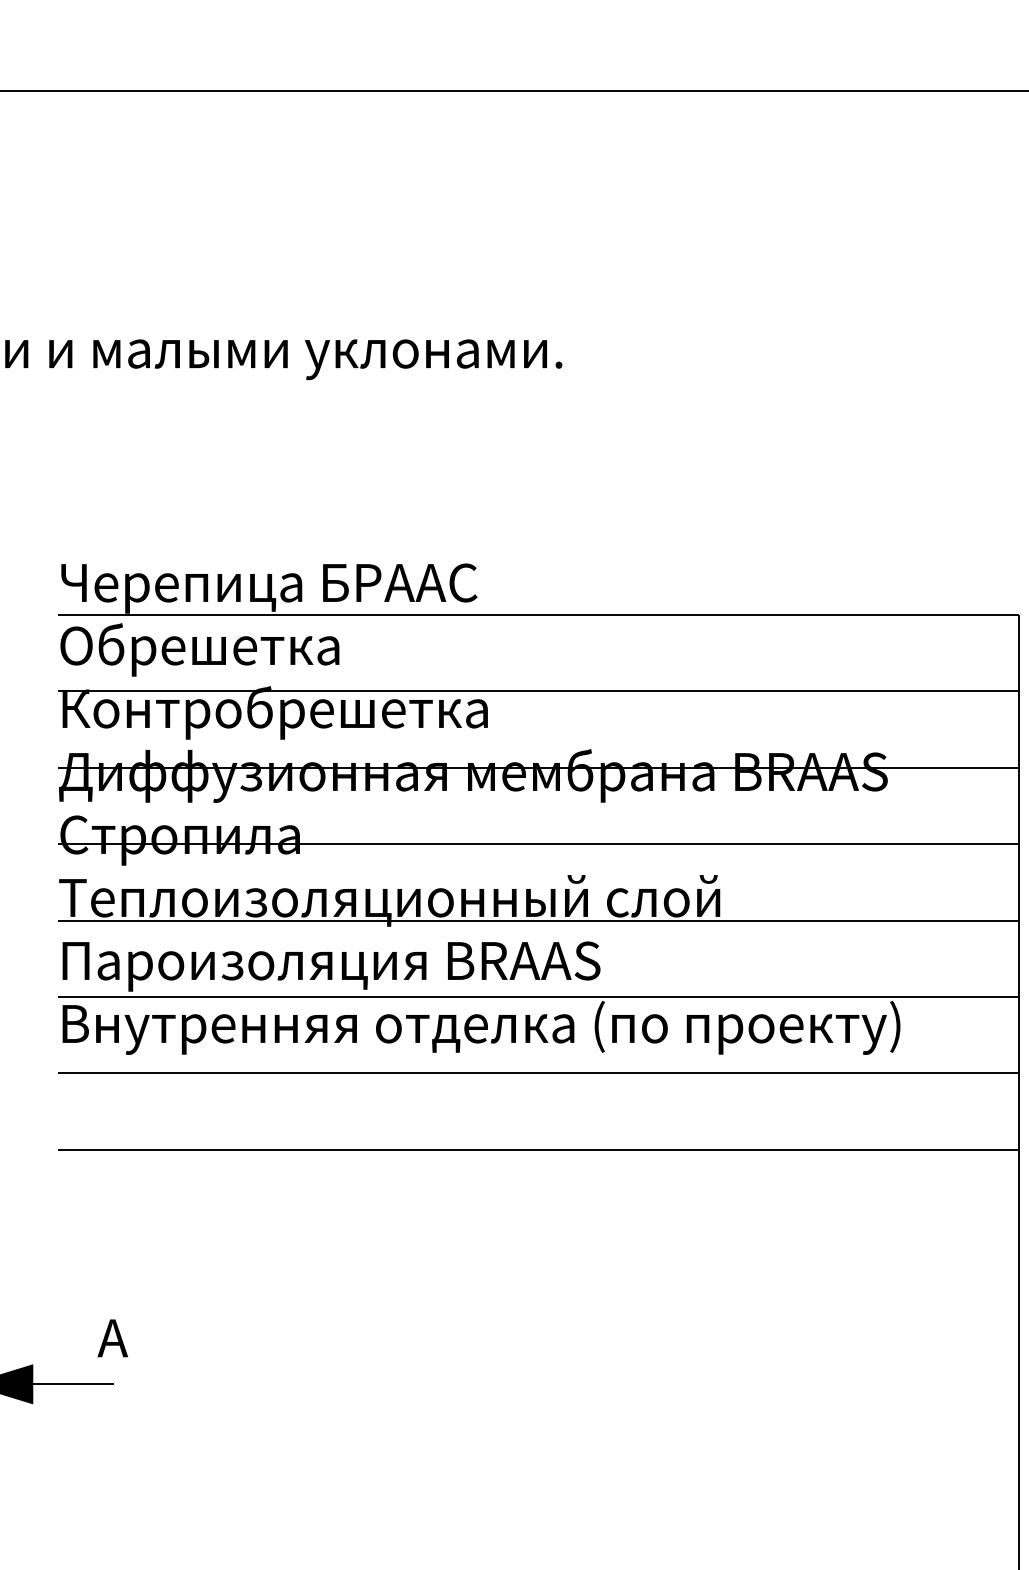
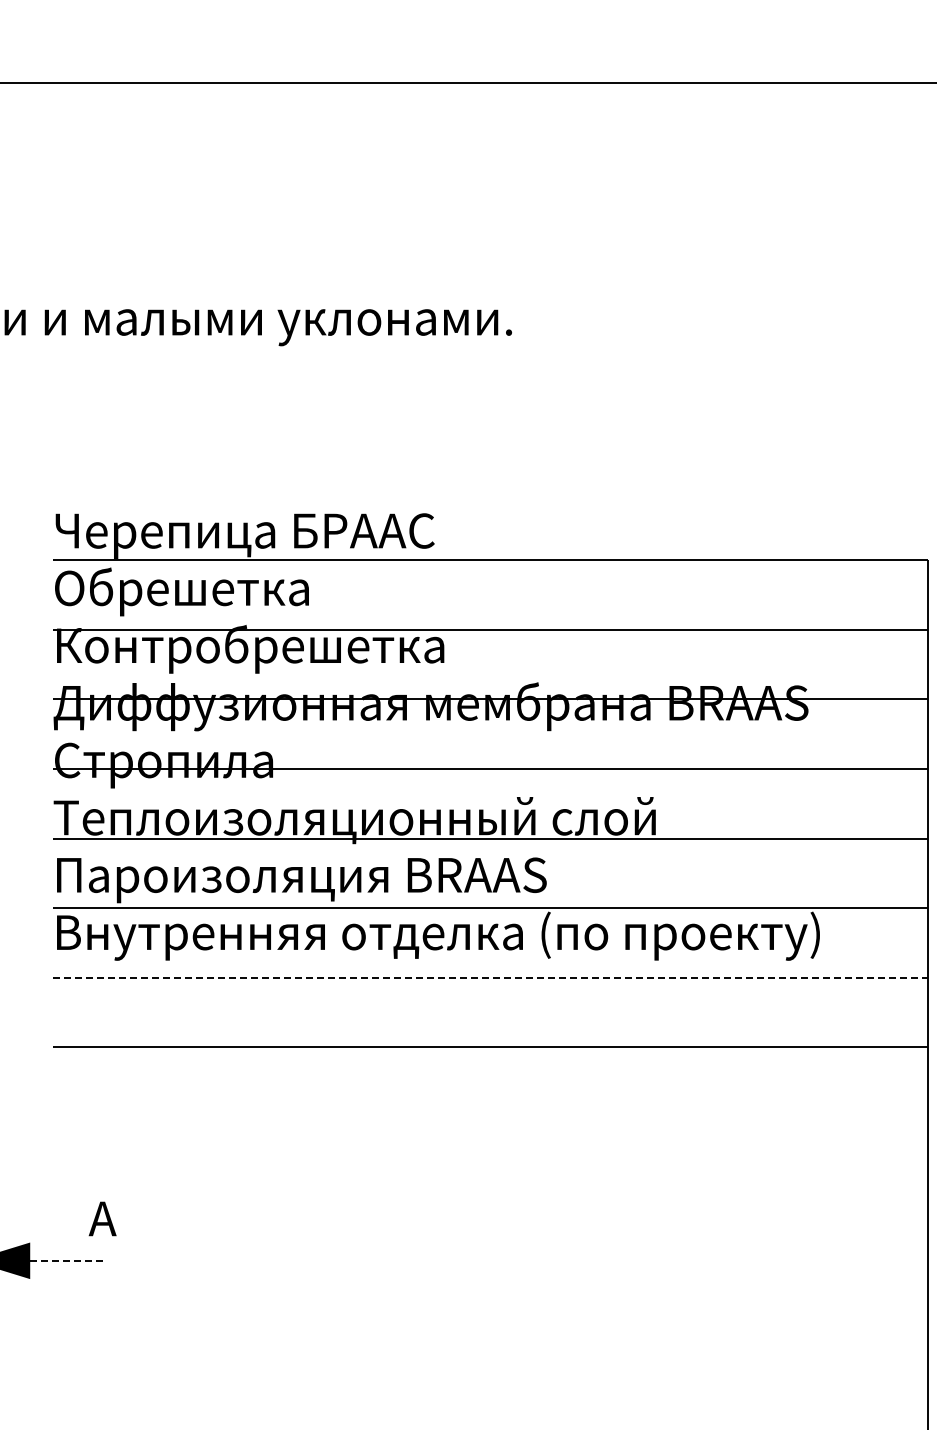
line: (538, 1073) -> (490, 977), solid -> dashed
line: (74, 1383) -> (67, 1260), solid -> dashed

